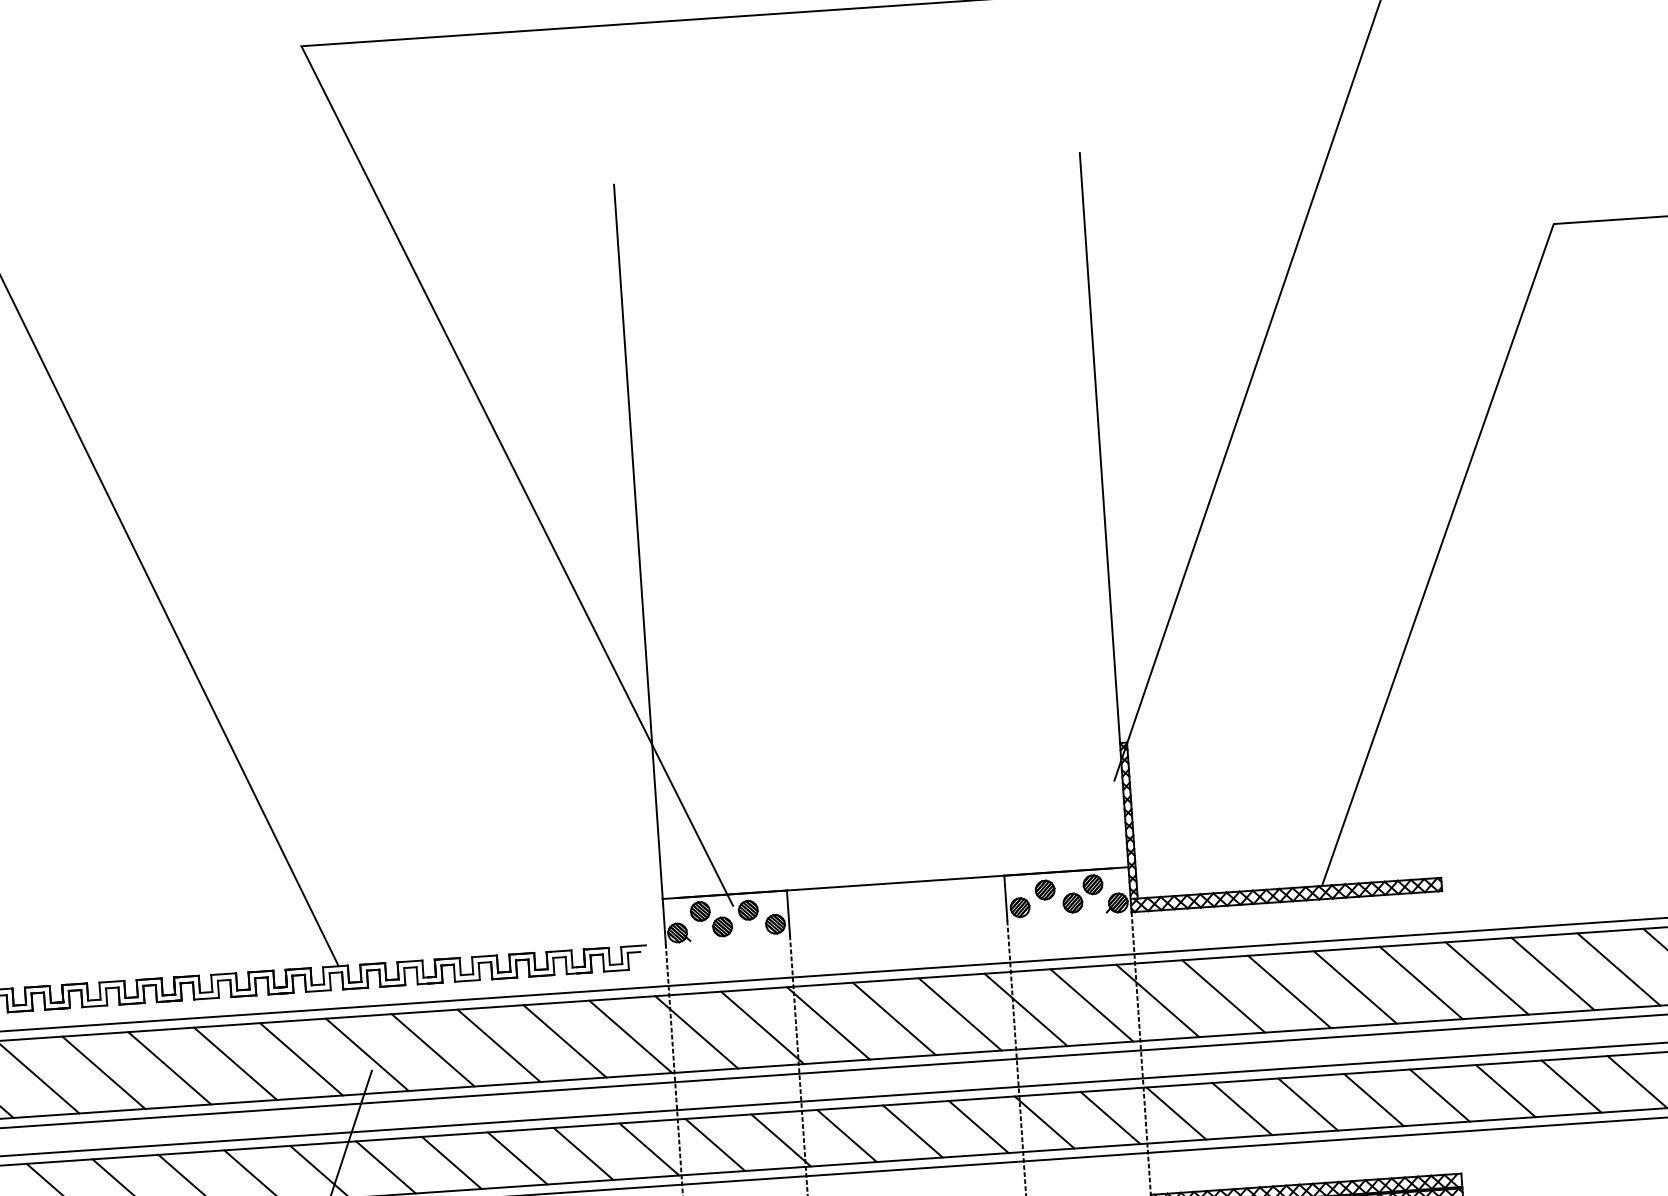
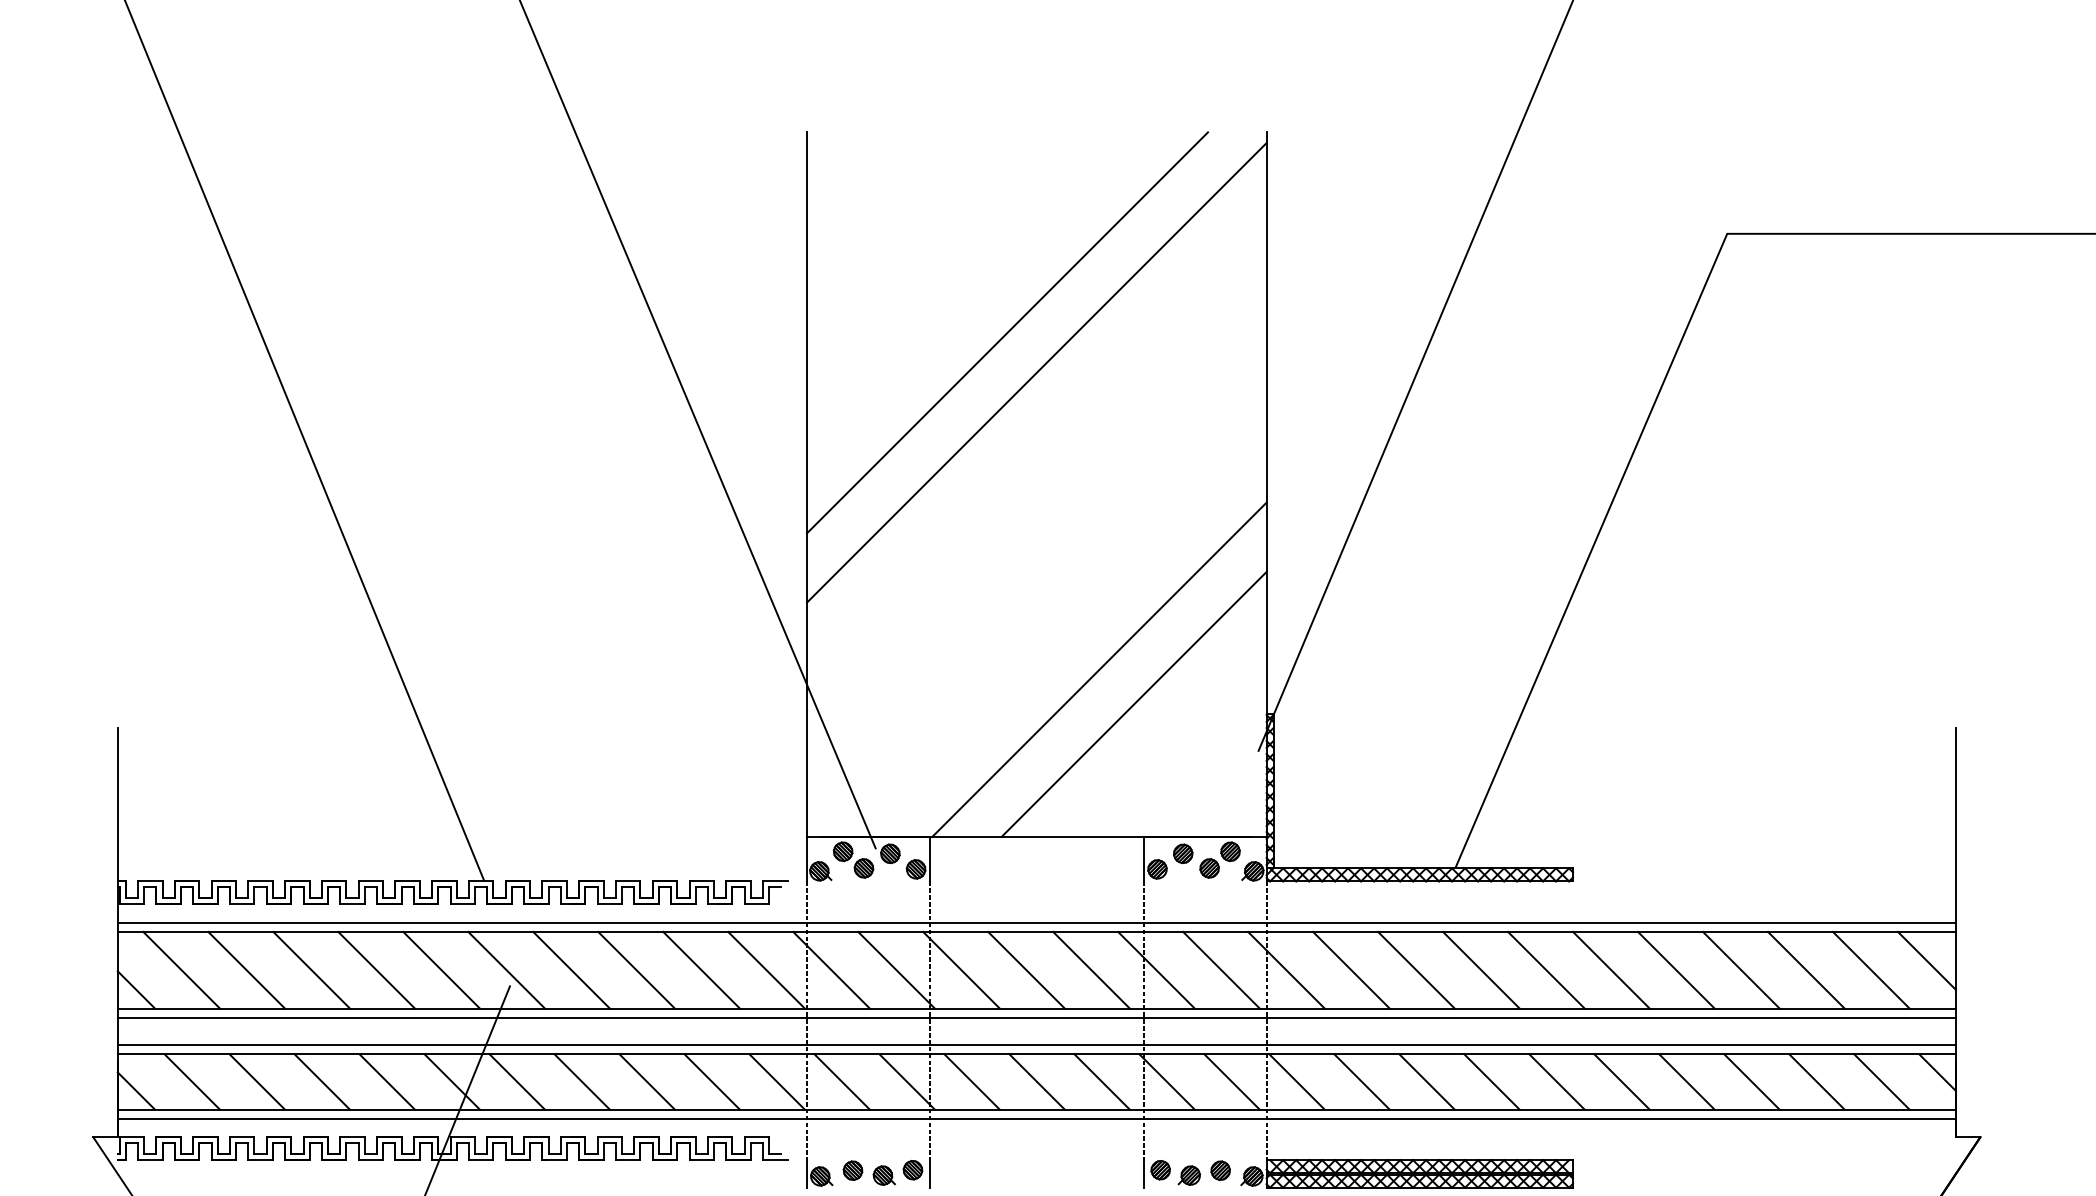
line: (831, 373) -> (1007, 332), added
line: (863, 412) -> (1036, 372), added
line: (947, 709) -> (1099, 669), added
line: (984, 741) -> (1133, 703), added

